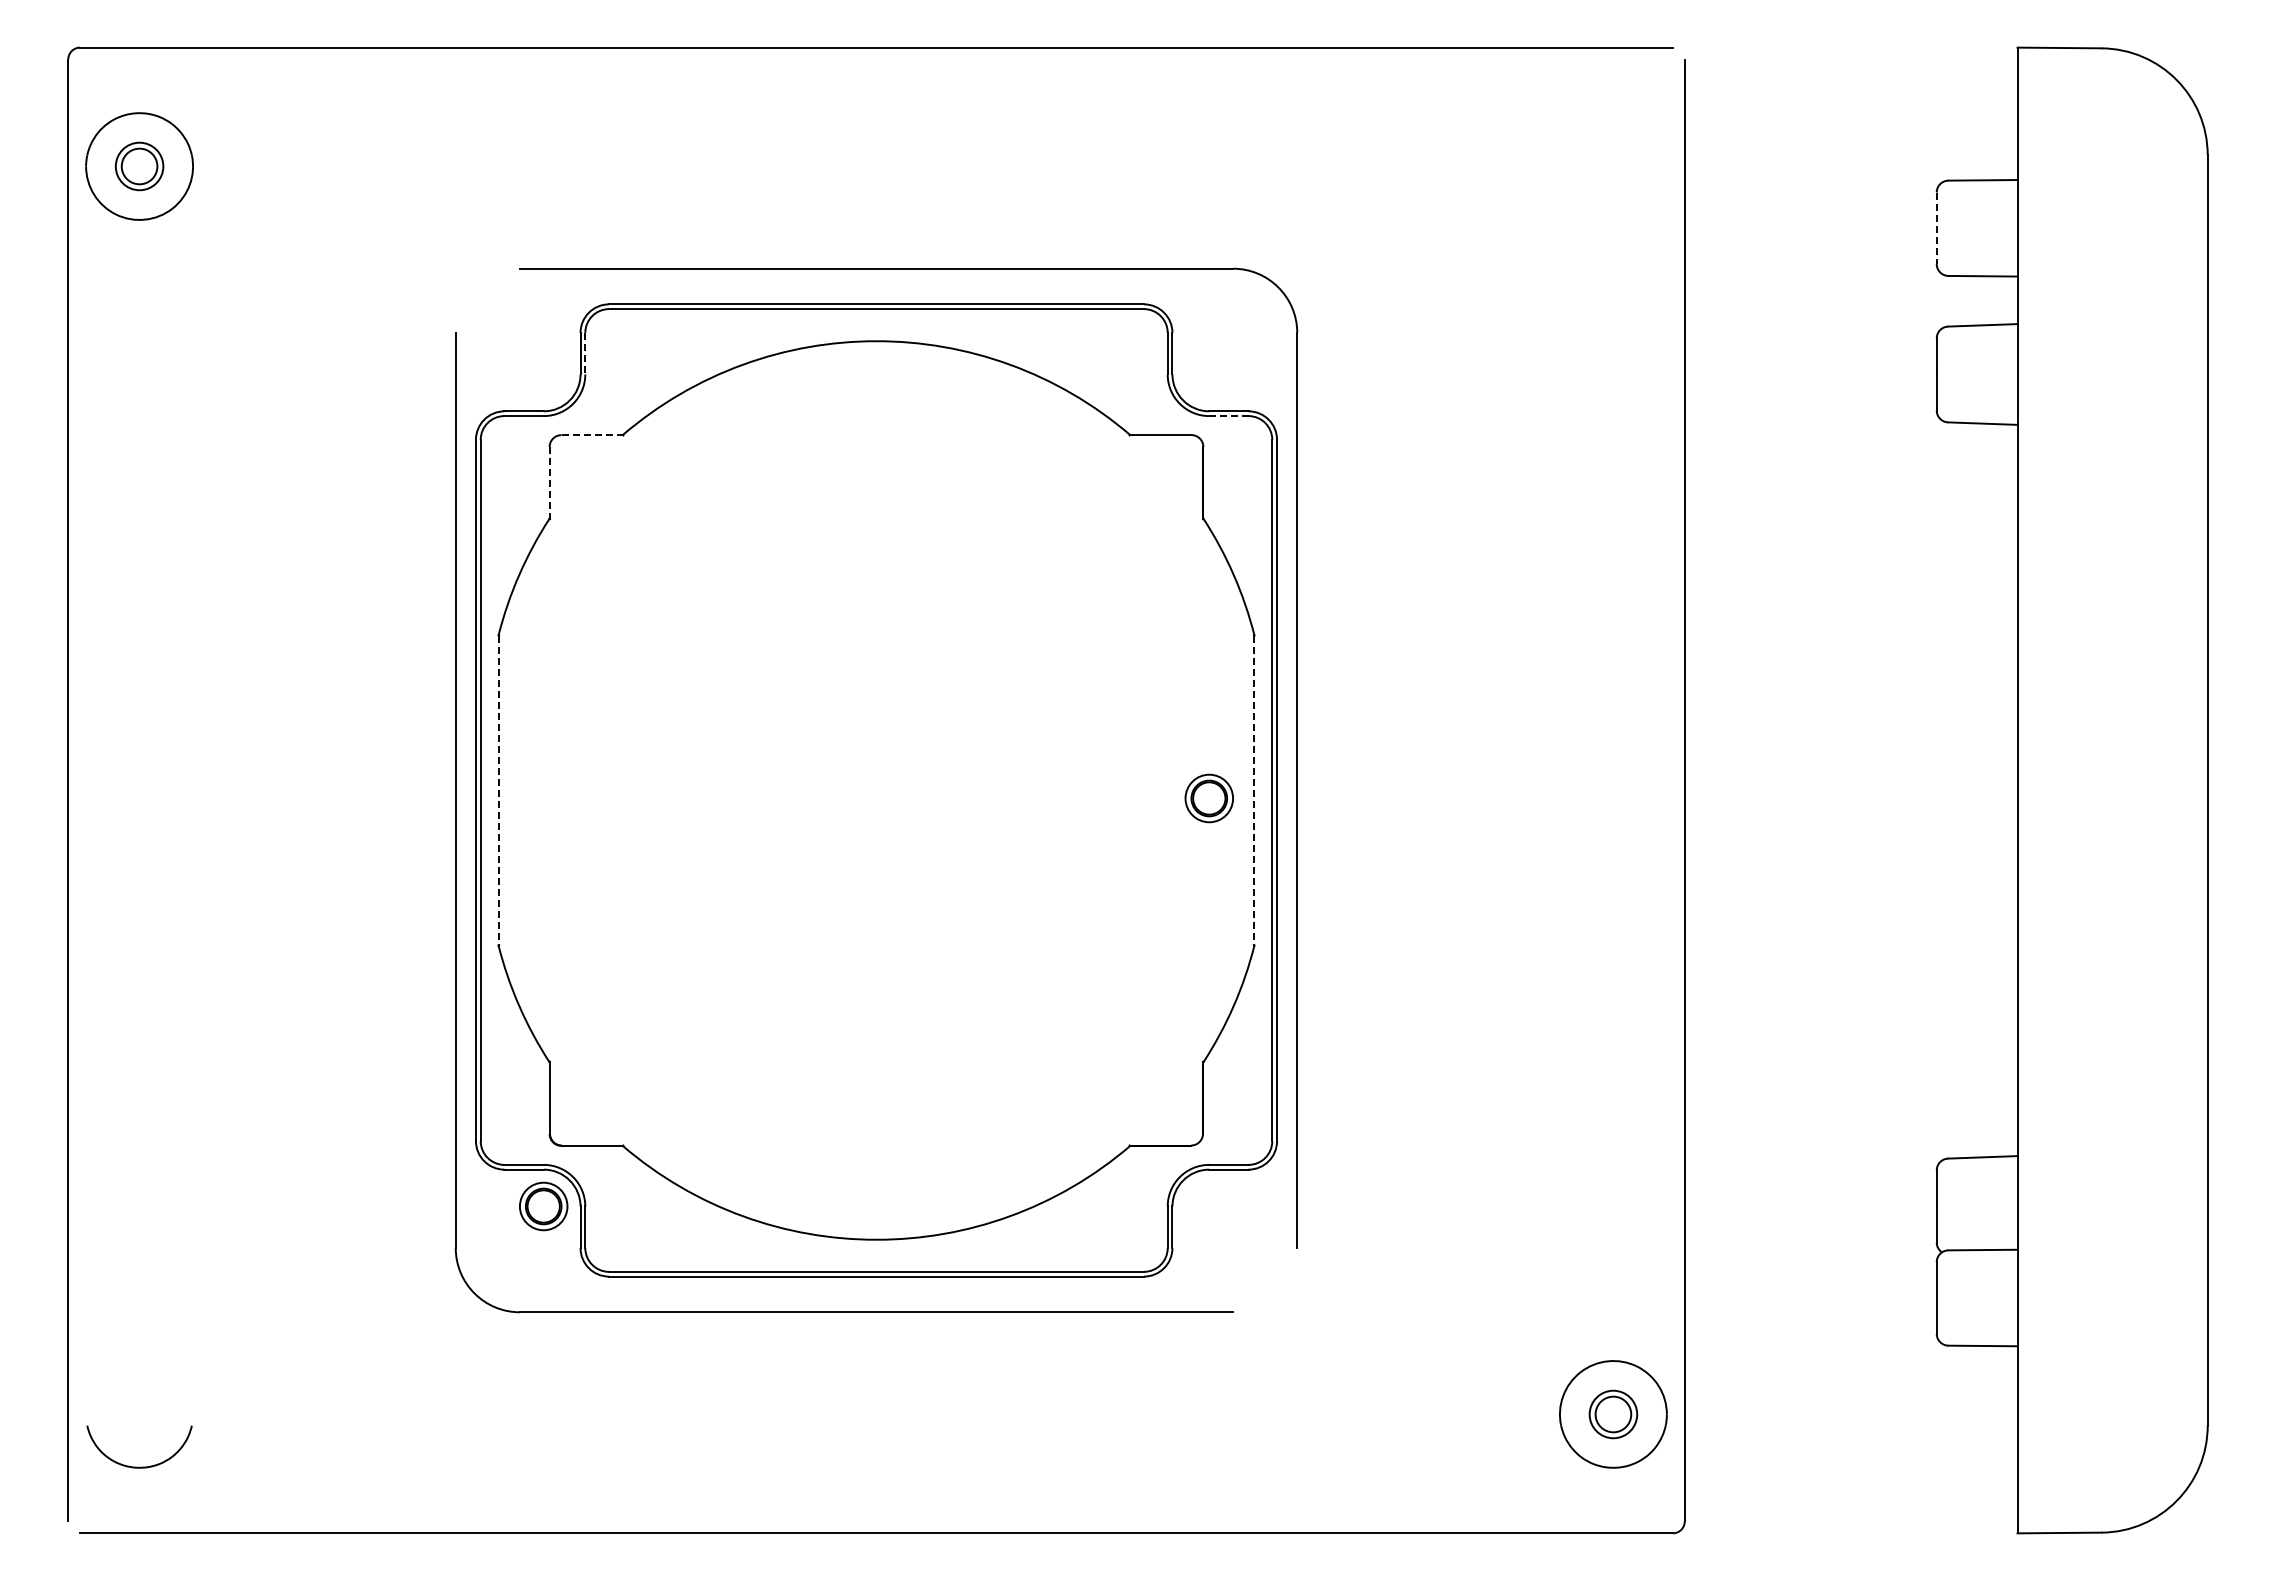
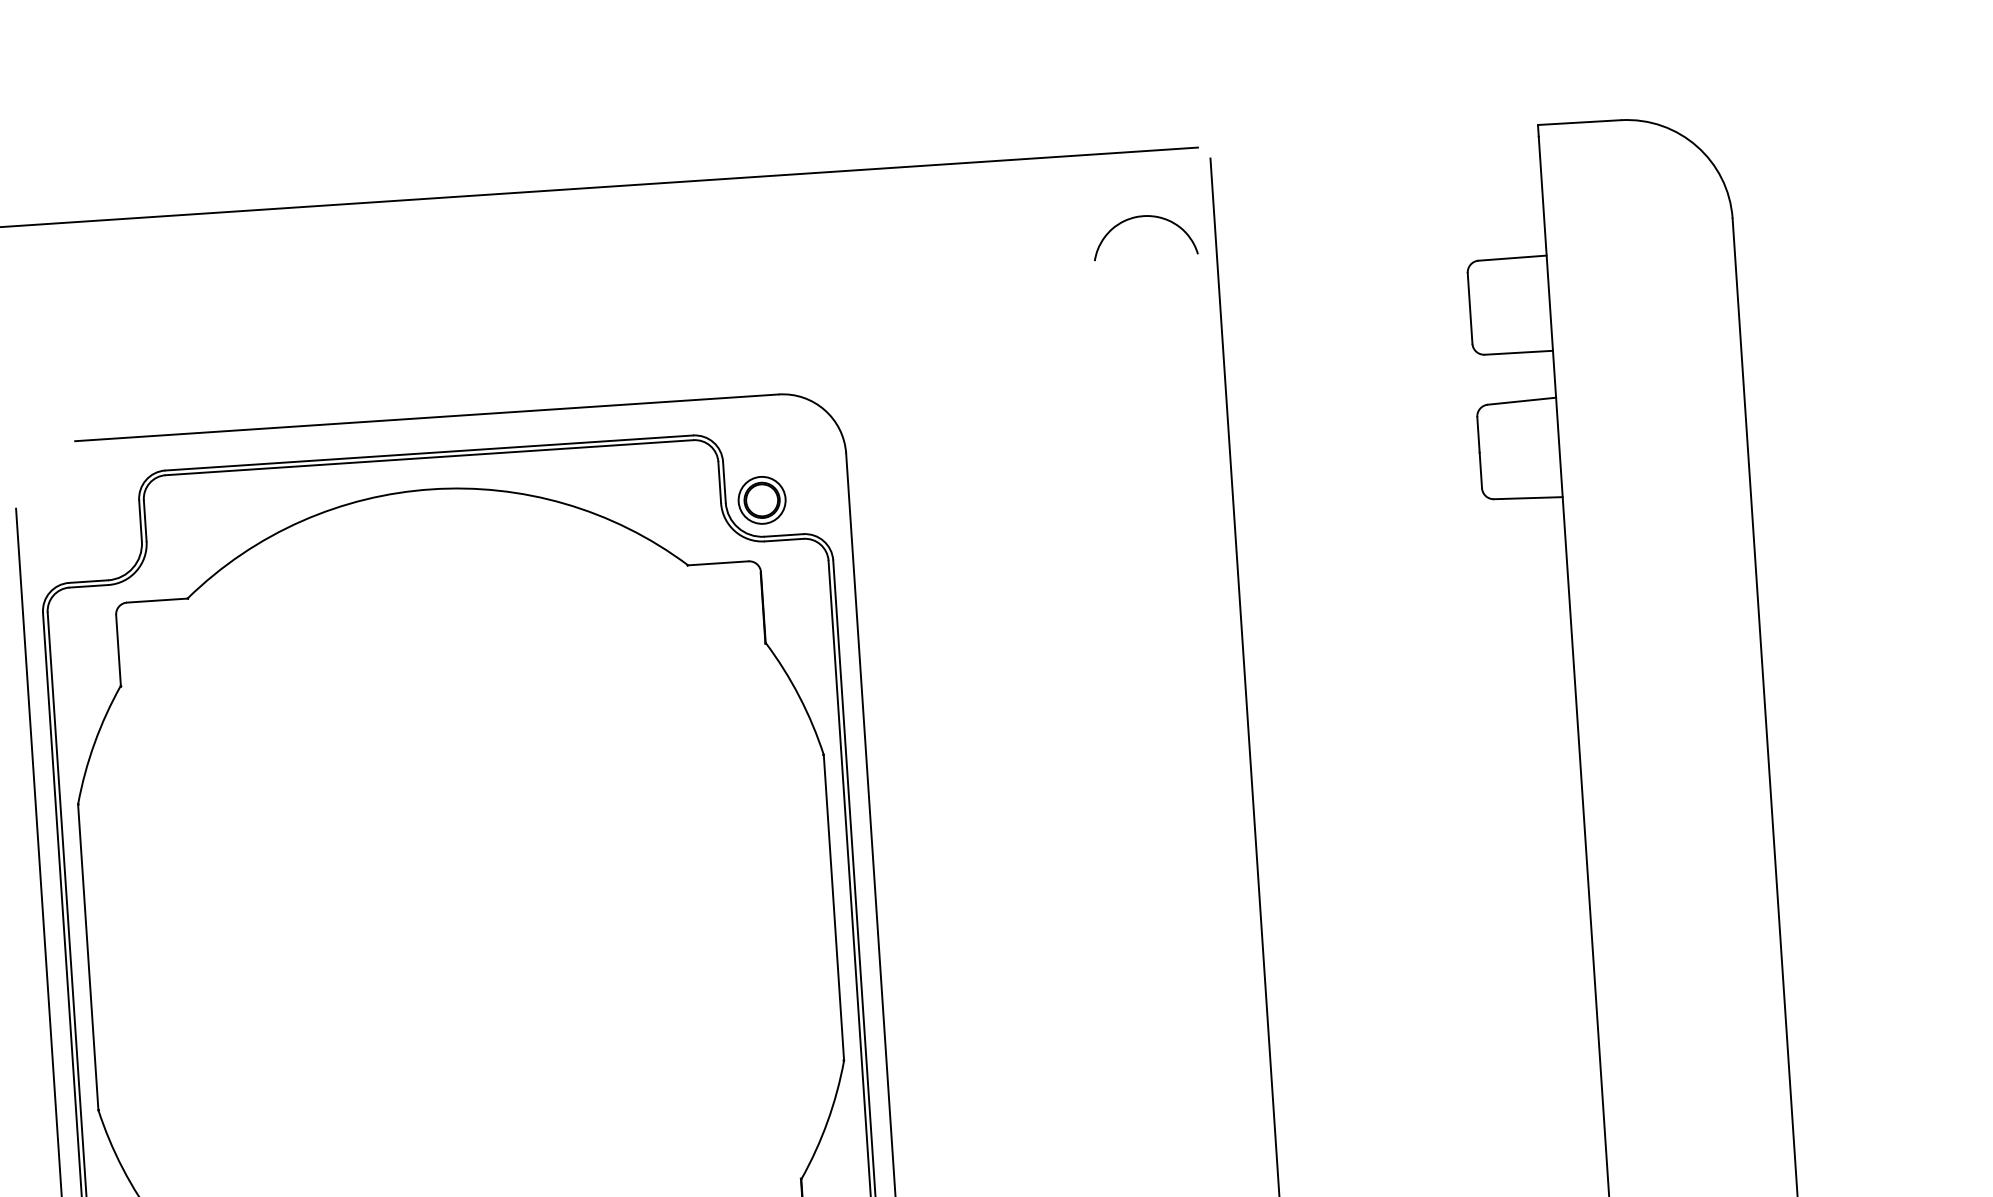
curve: (1613, 114) -> (1143, 217), added
line: (1936, 228) -> (1469, 308), dashed -> solid
line: (585, 353) -> (145, 520), dashed -> solid
line: (1228, 416) -> (783, 540), dashed -> solid
line: (592, 435) -> (157, 600), dashed -> solid
line: (549, 482) -> (118, 650), dashed -> solid
line: (498, 790) -> (88, 957), dashed -> solid
line: (1254, 790) -> (833, 907), dashed -> solid
part: (1208, 798) -> (761, 500), moved

